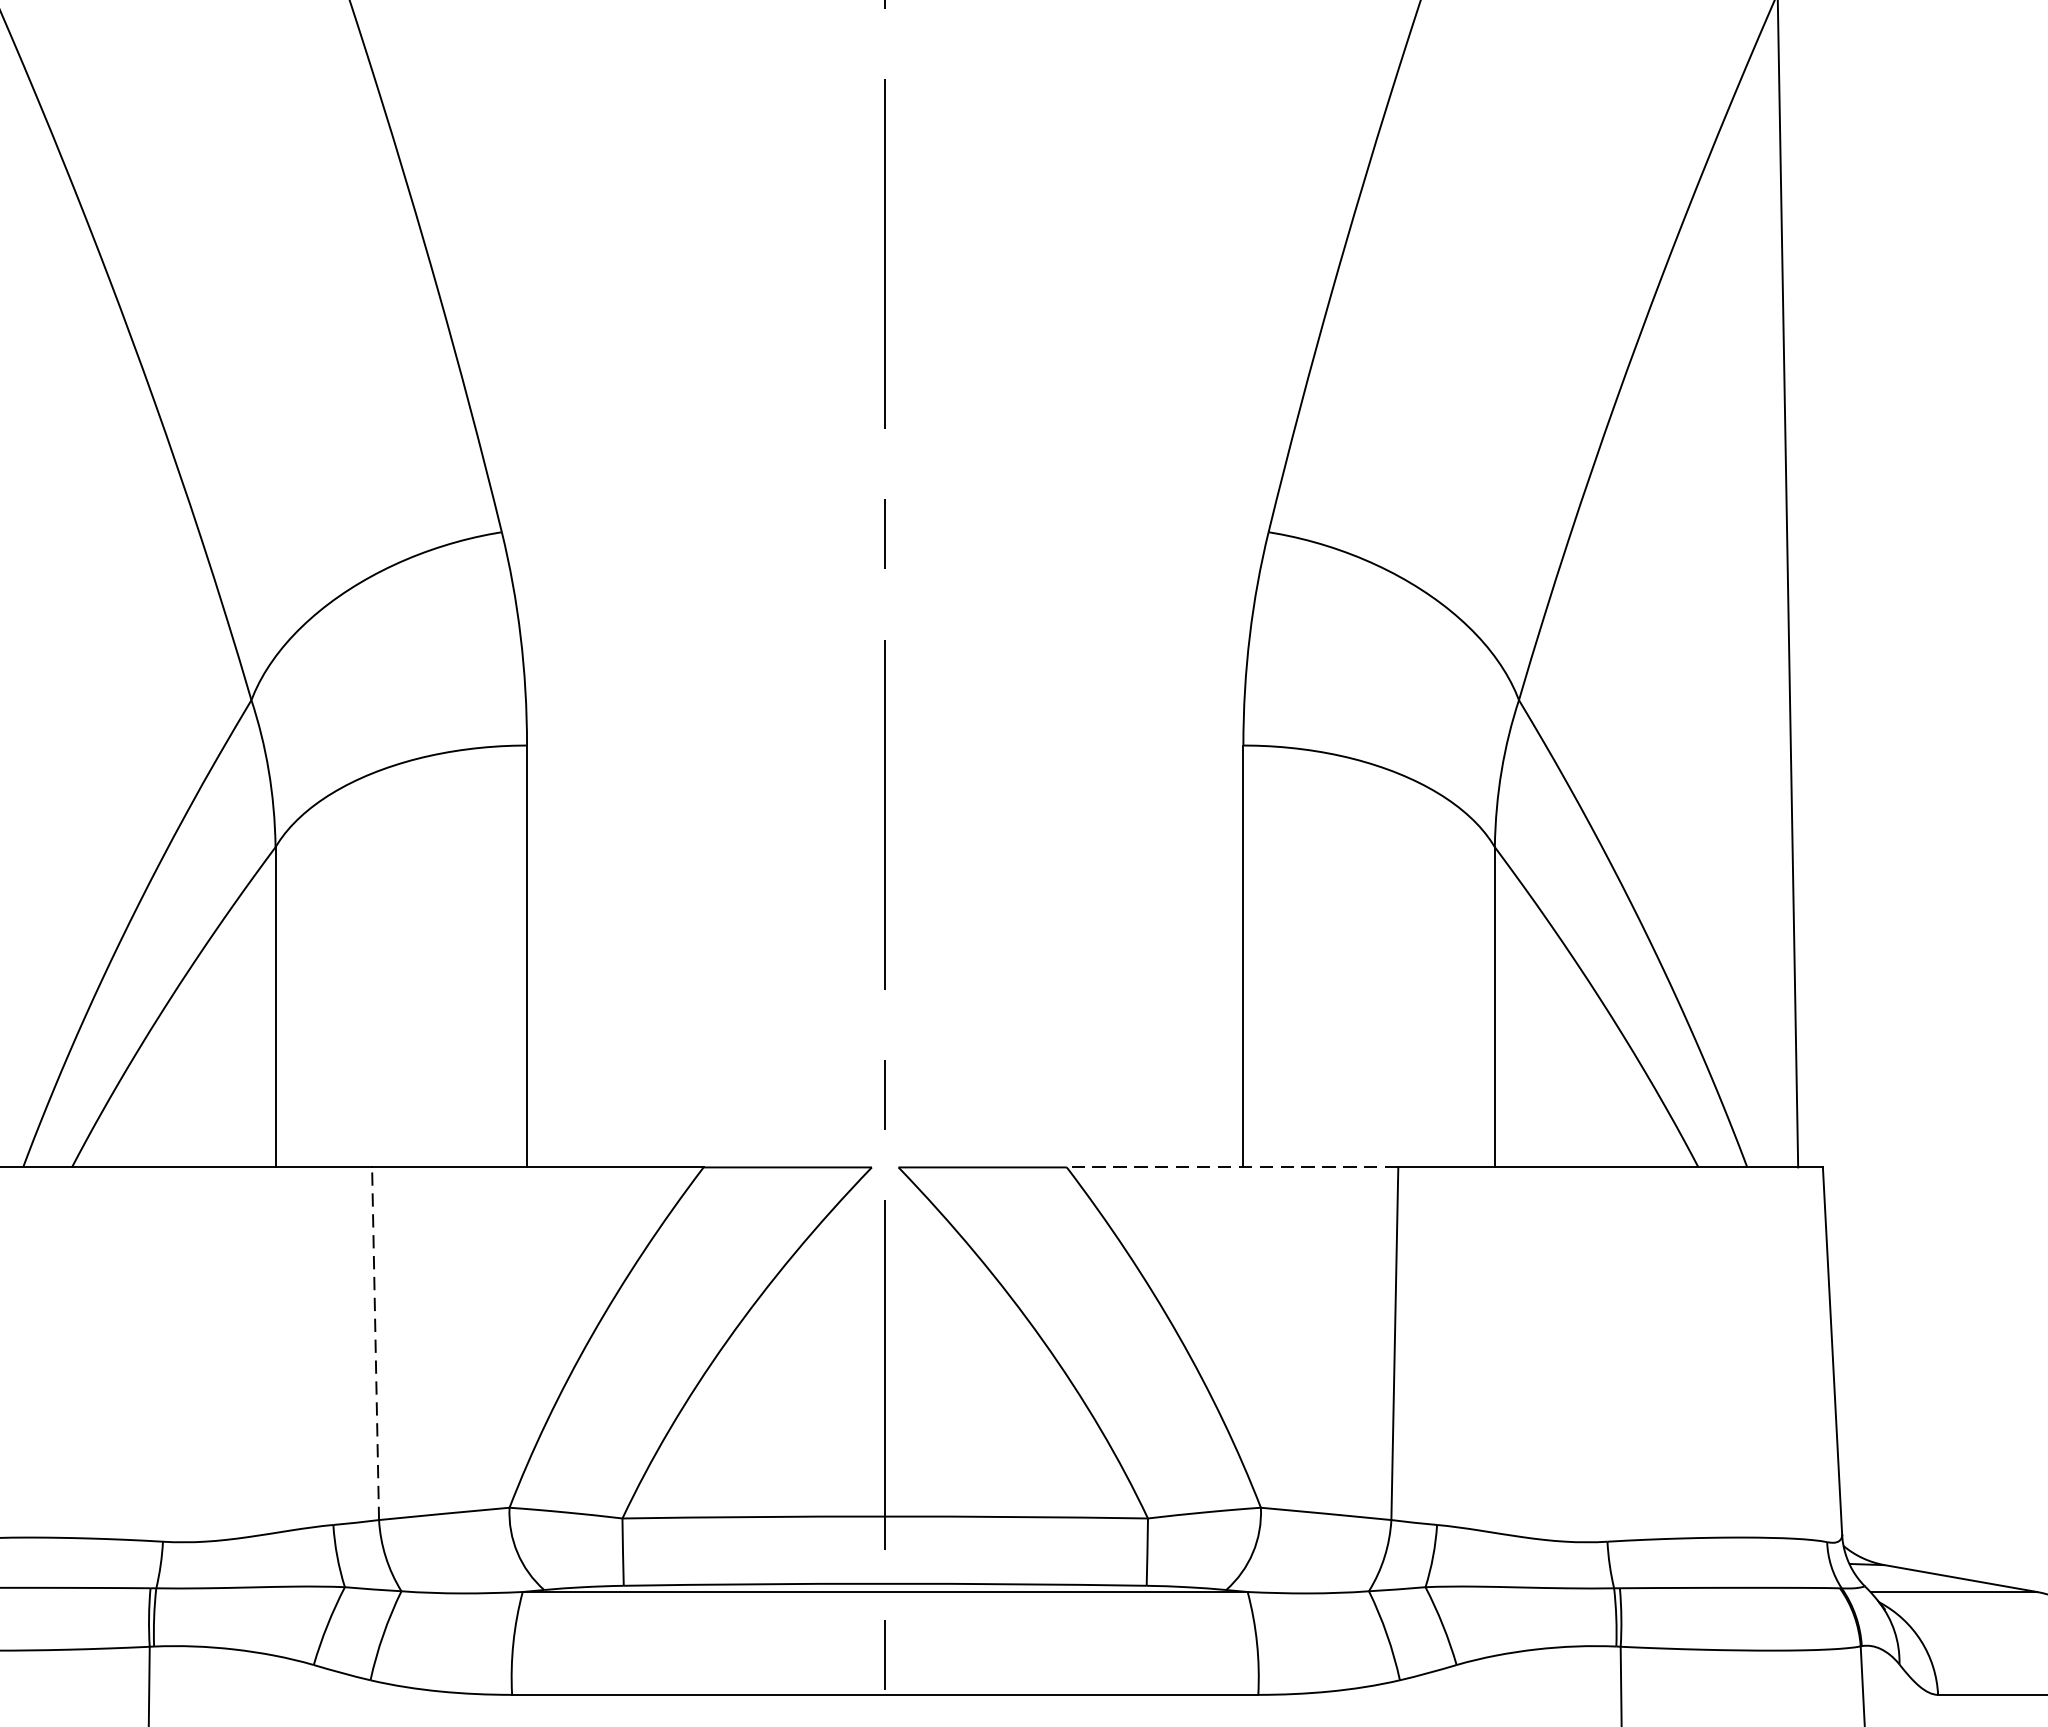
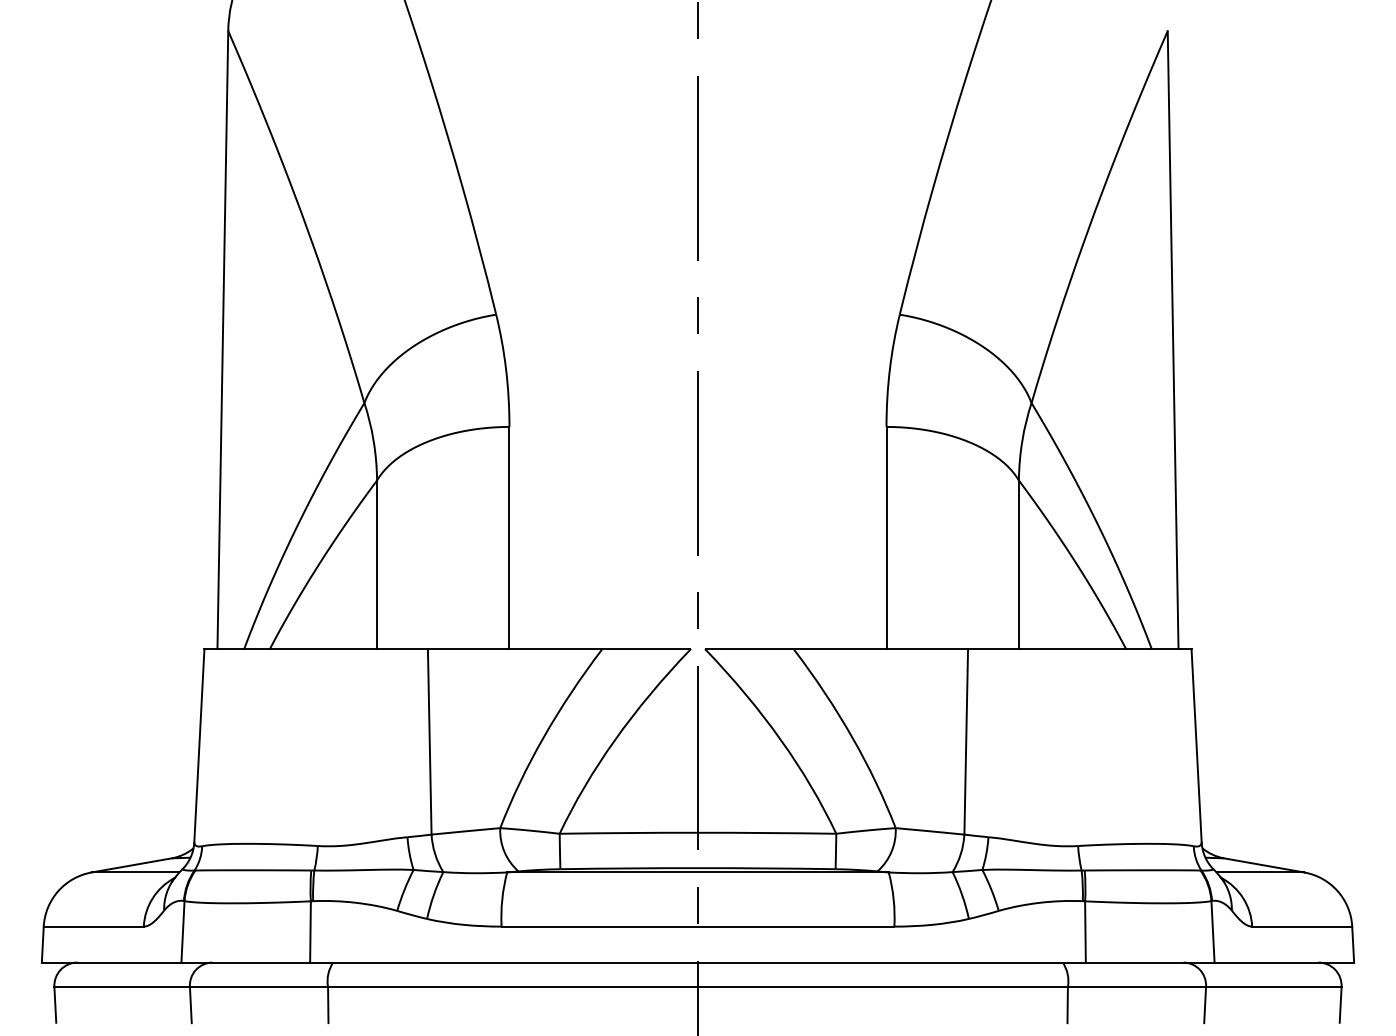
line: (1231, 1168) -> (880, 649), dashed -> solid
line: (375, 1343) -> (429, 741), dashed -> solid

